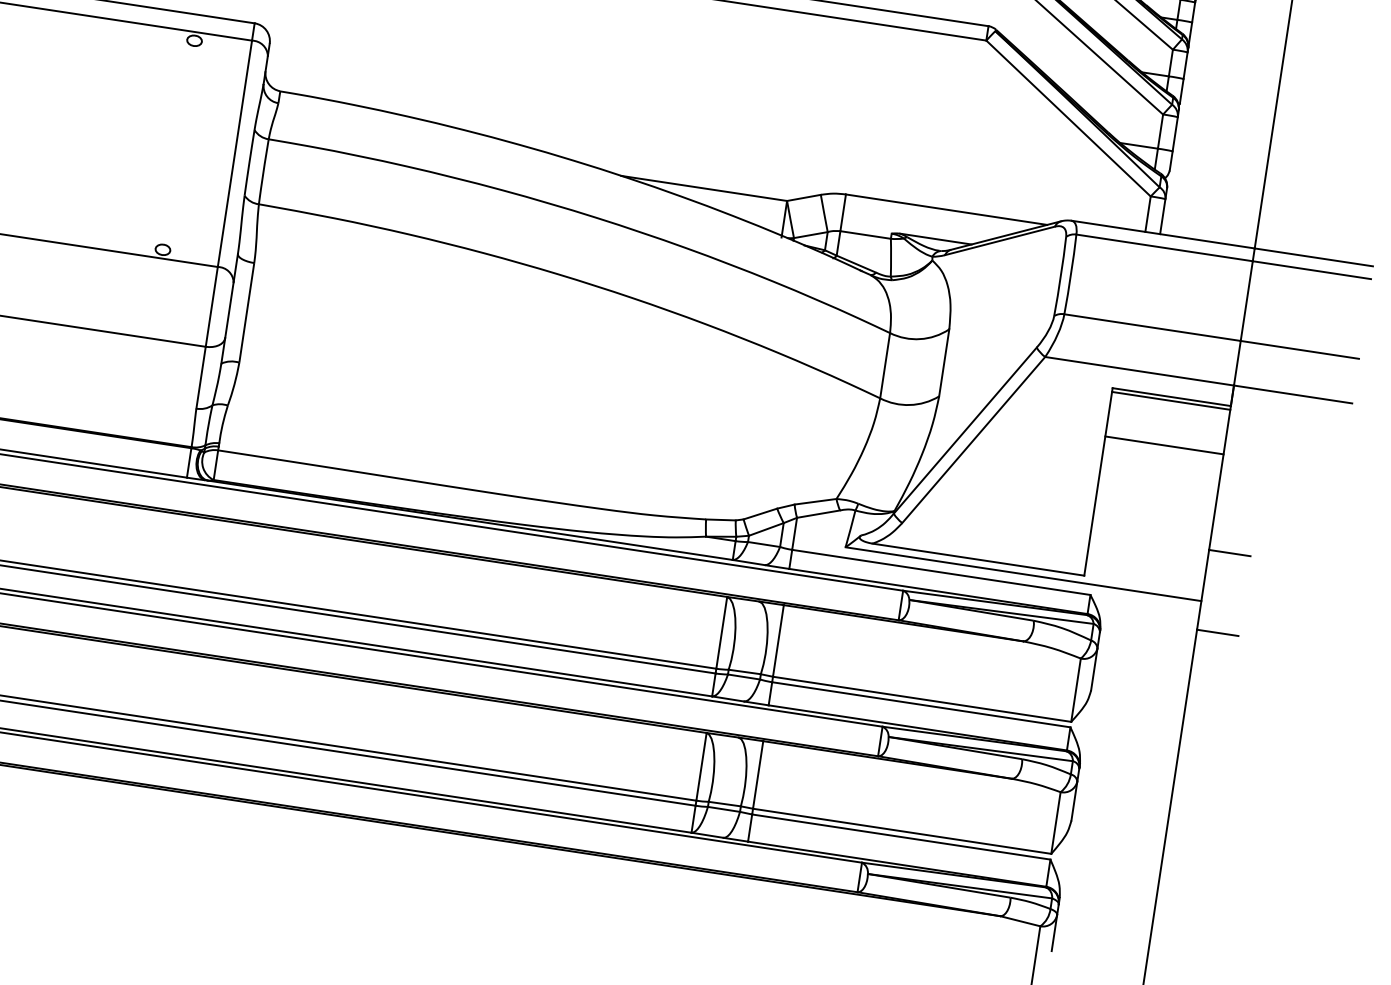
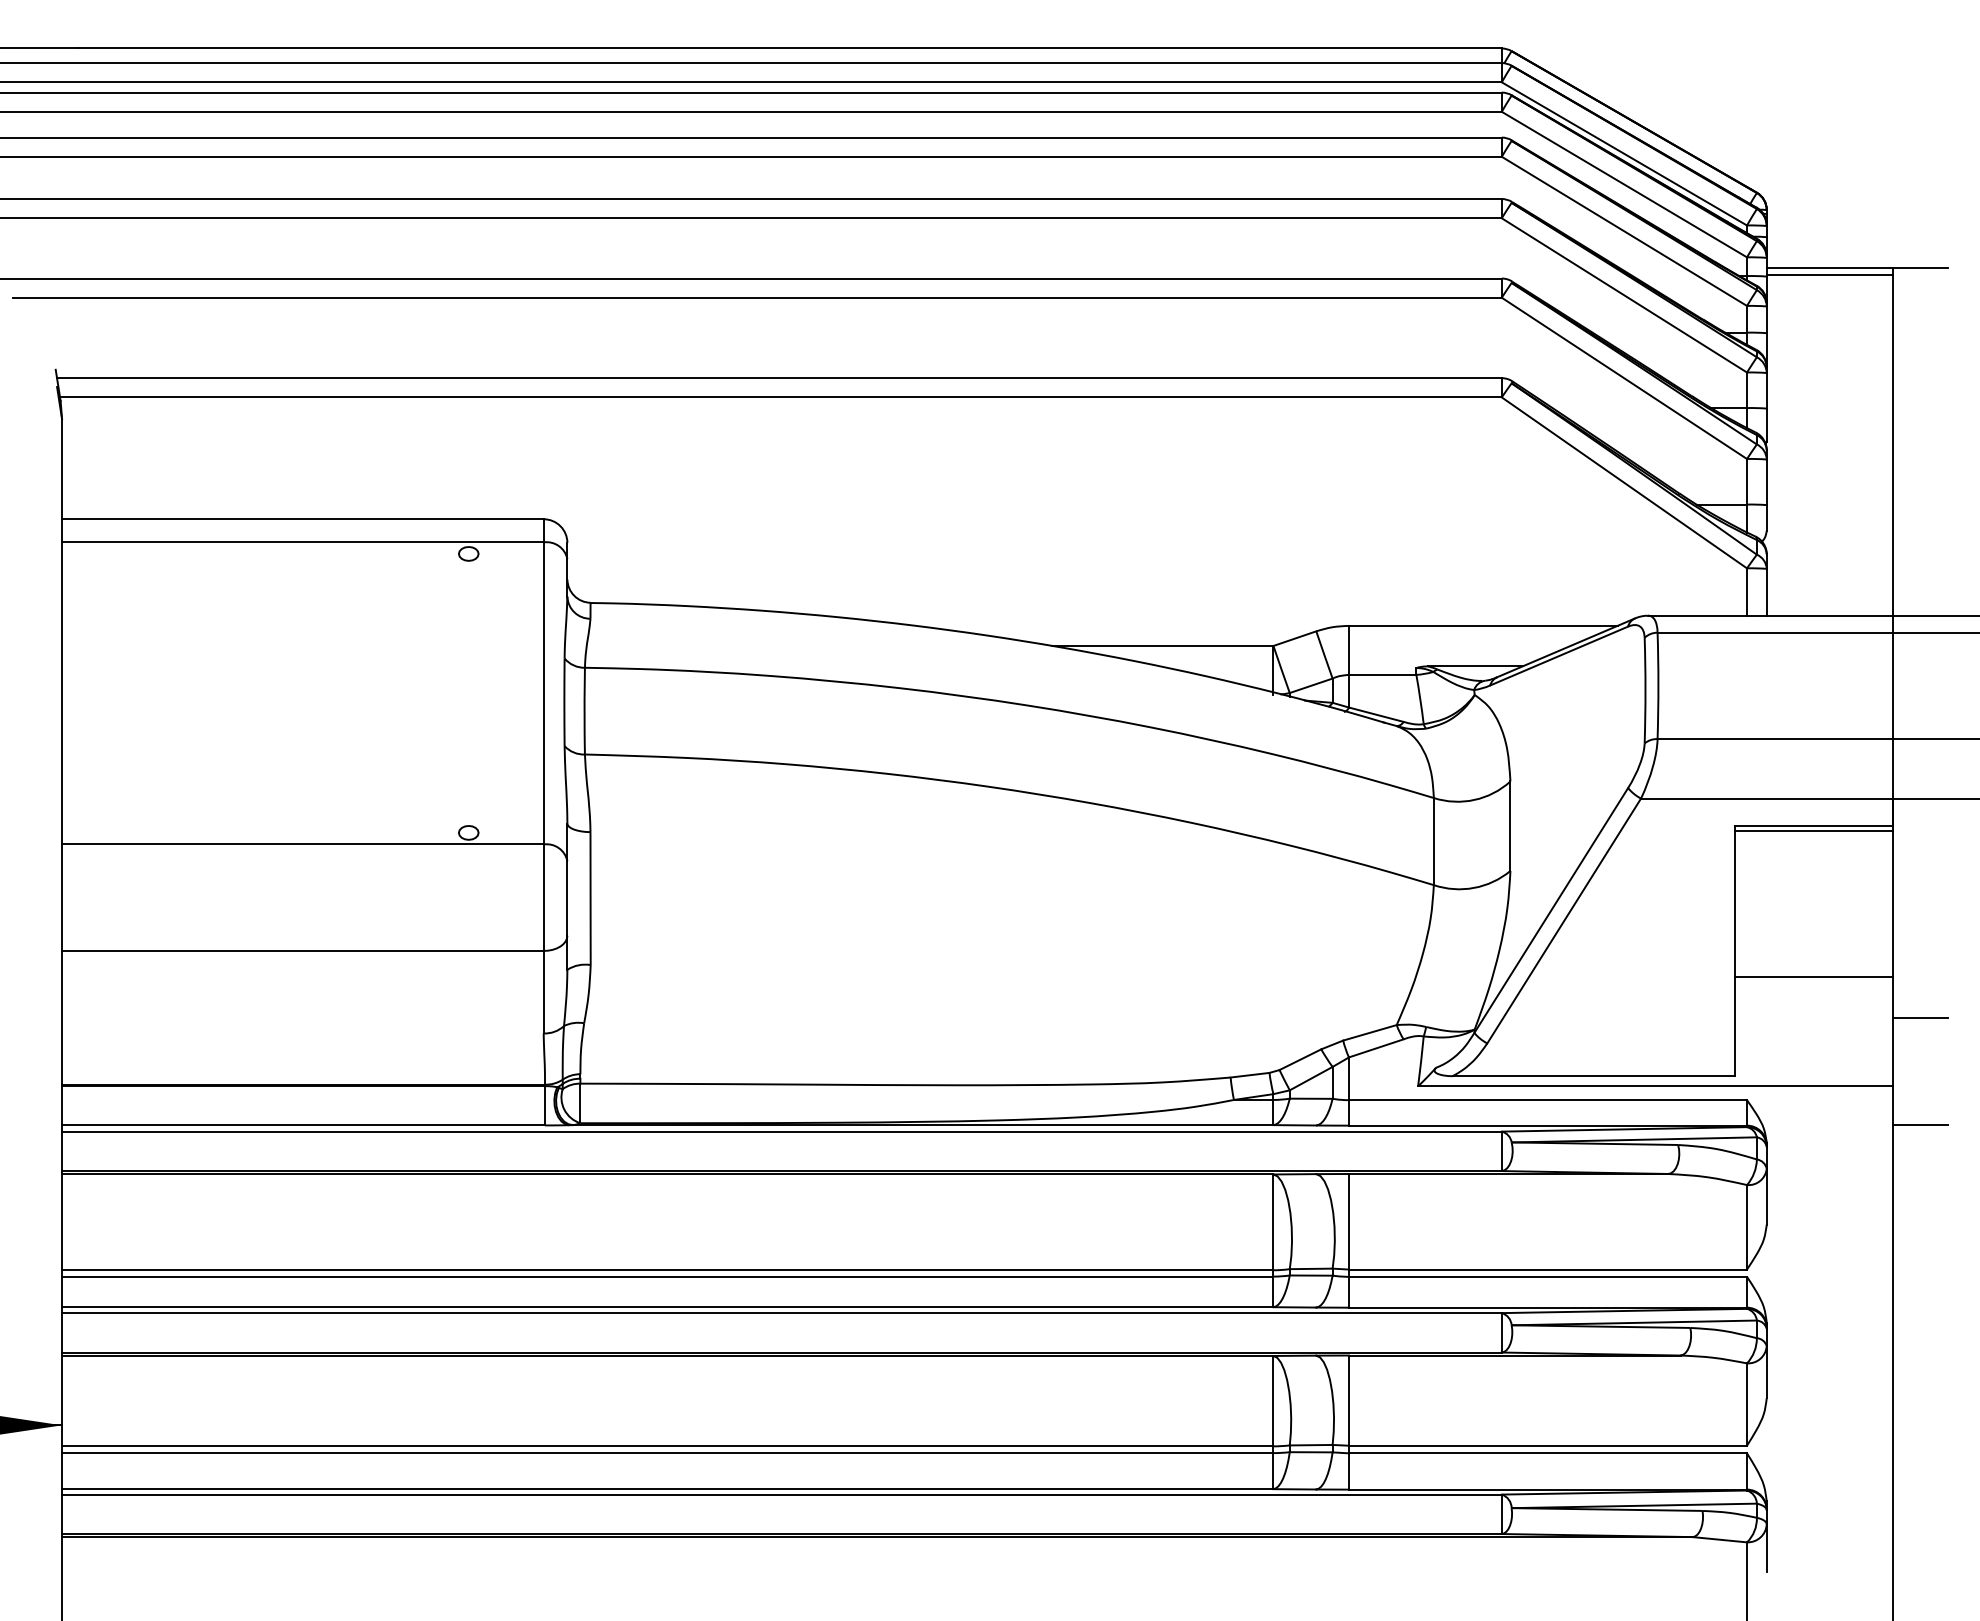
line: (1164, 445) -> (1813, 977), moved

